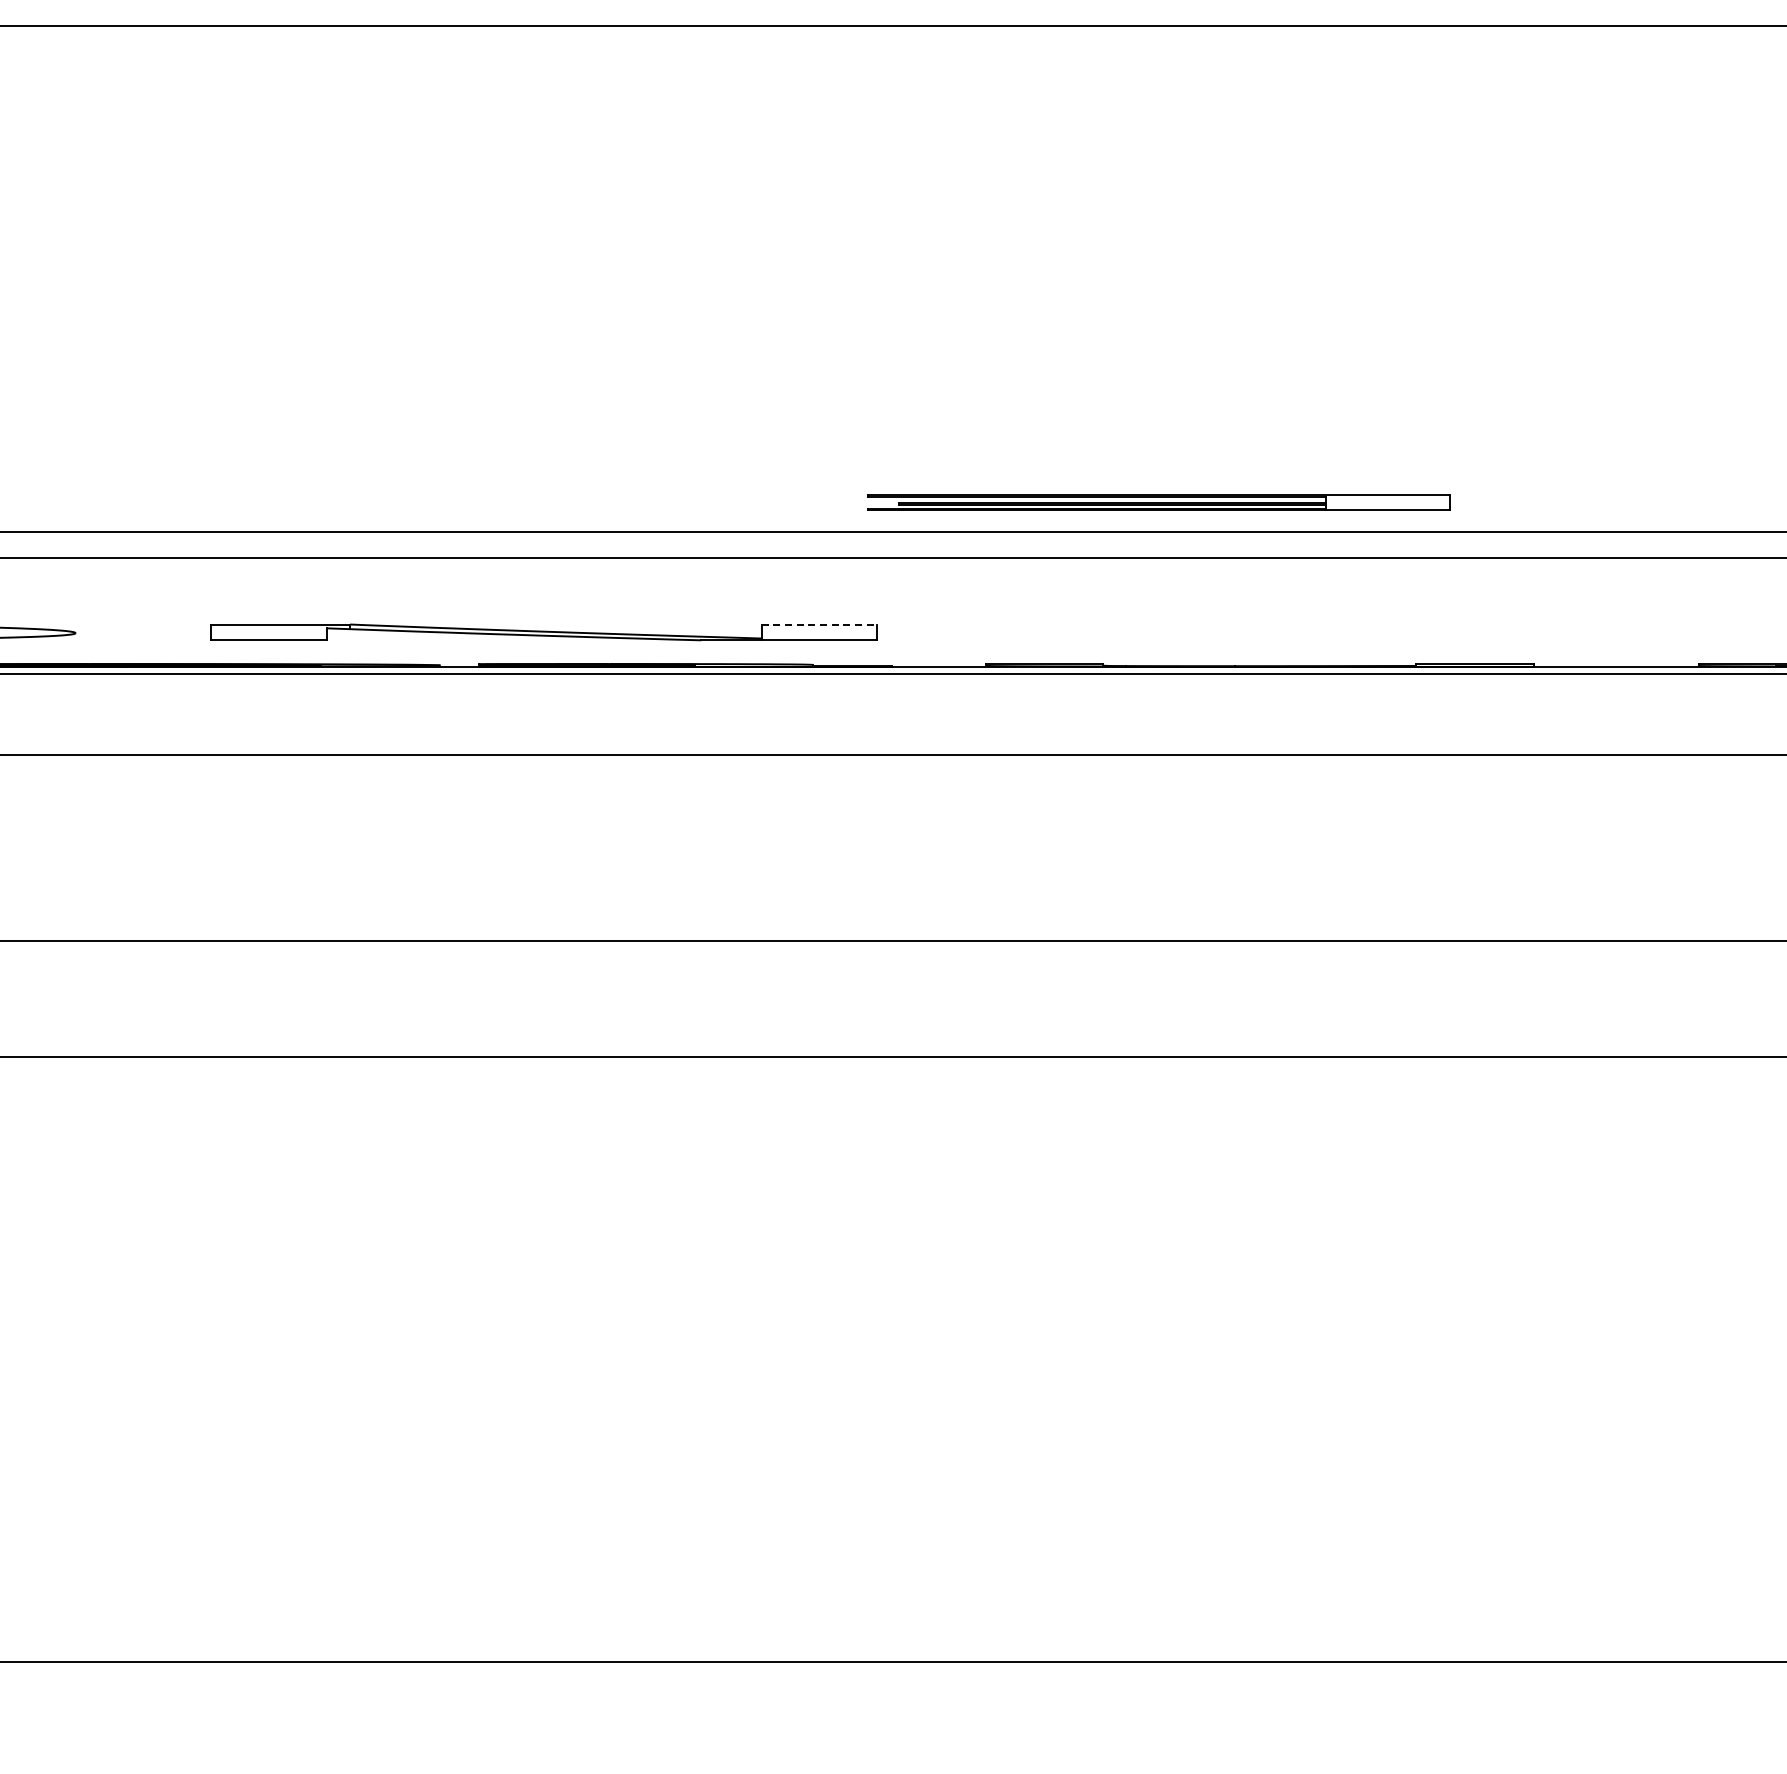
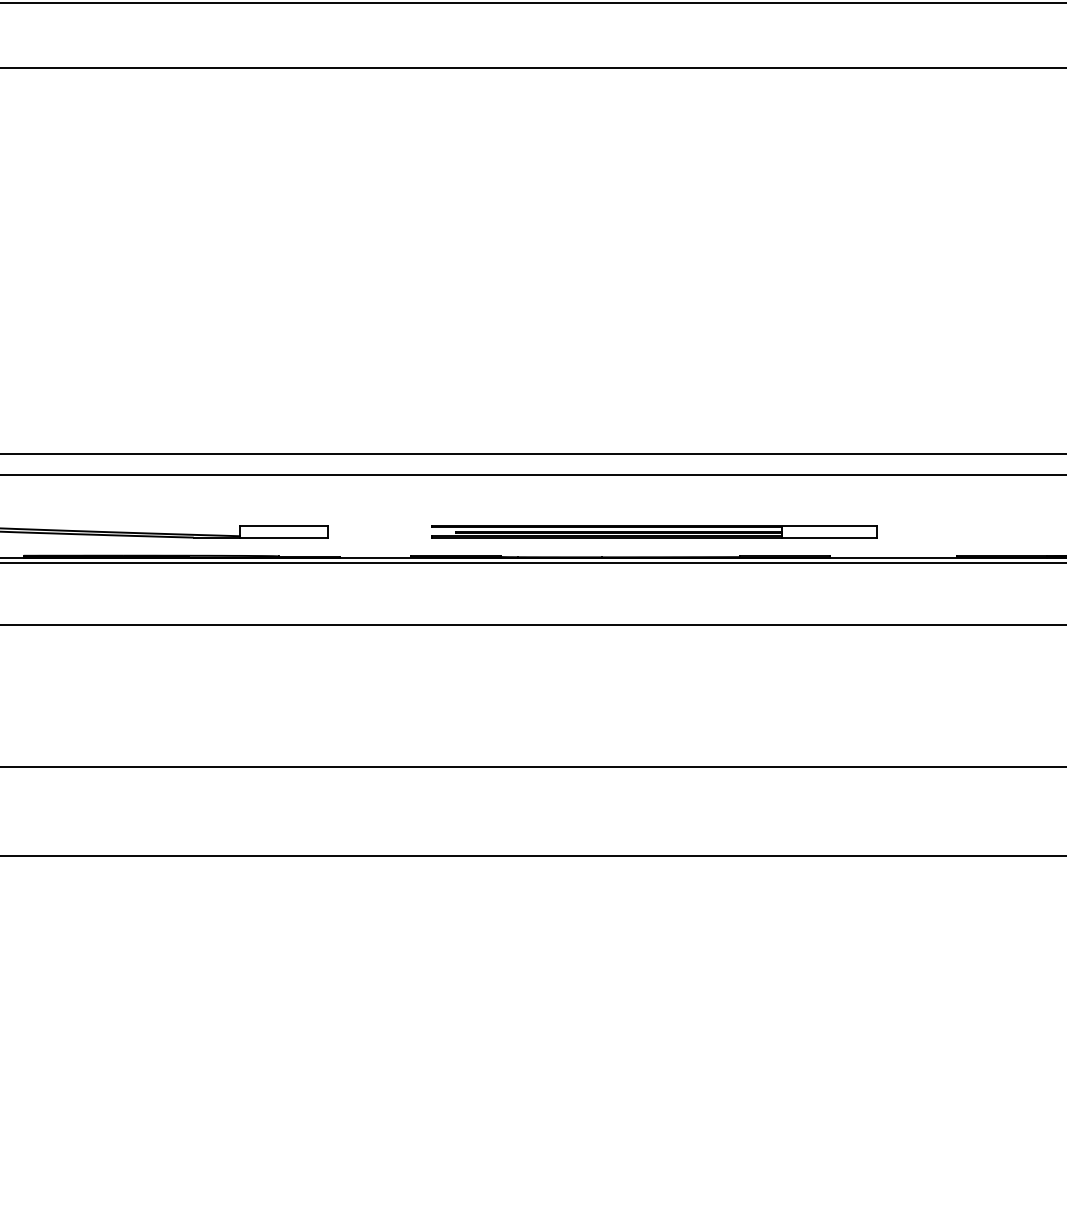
part: (1158, 502) -> (654, 531), moved
line: (819, 624) -> (284, 525), dashed -> solid

